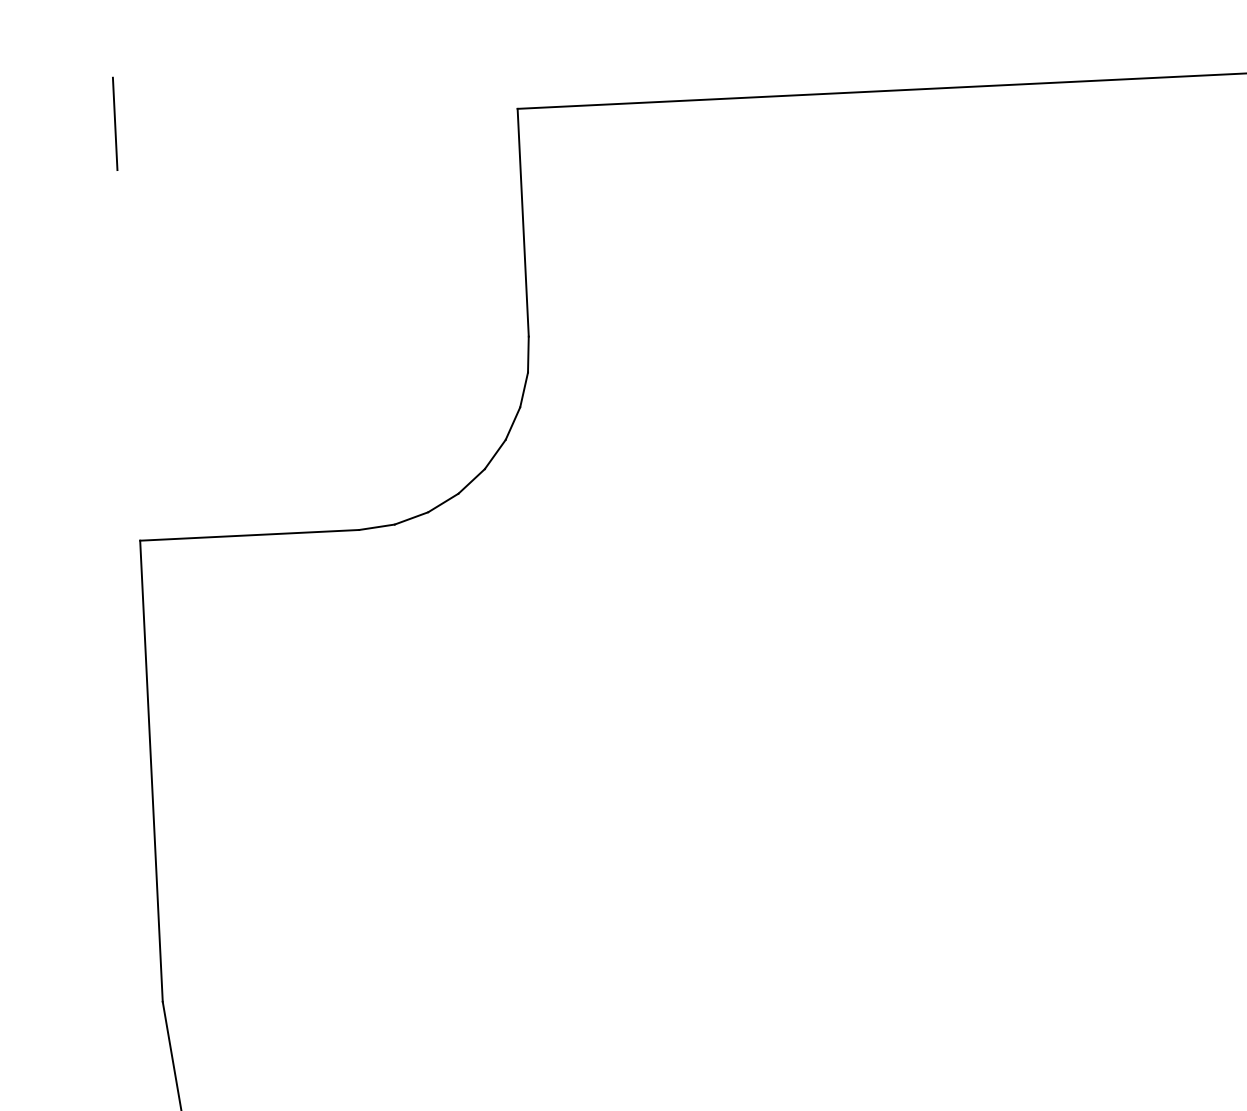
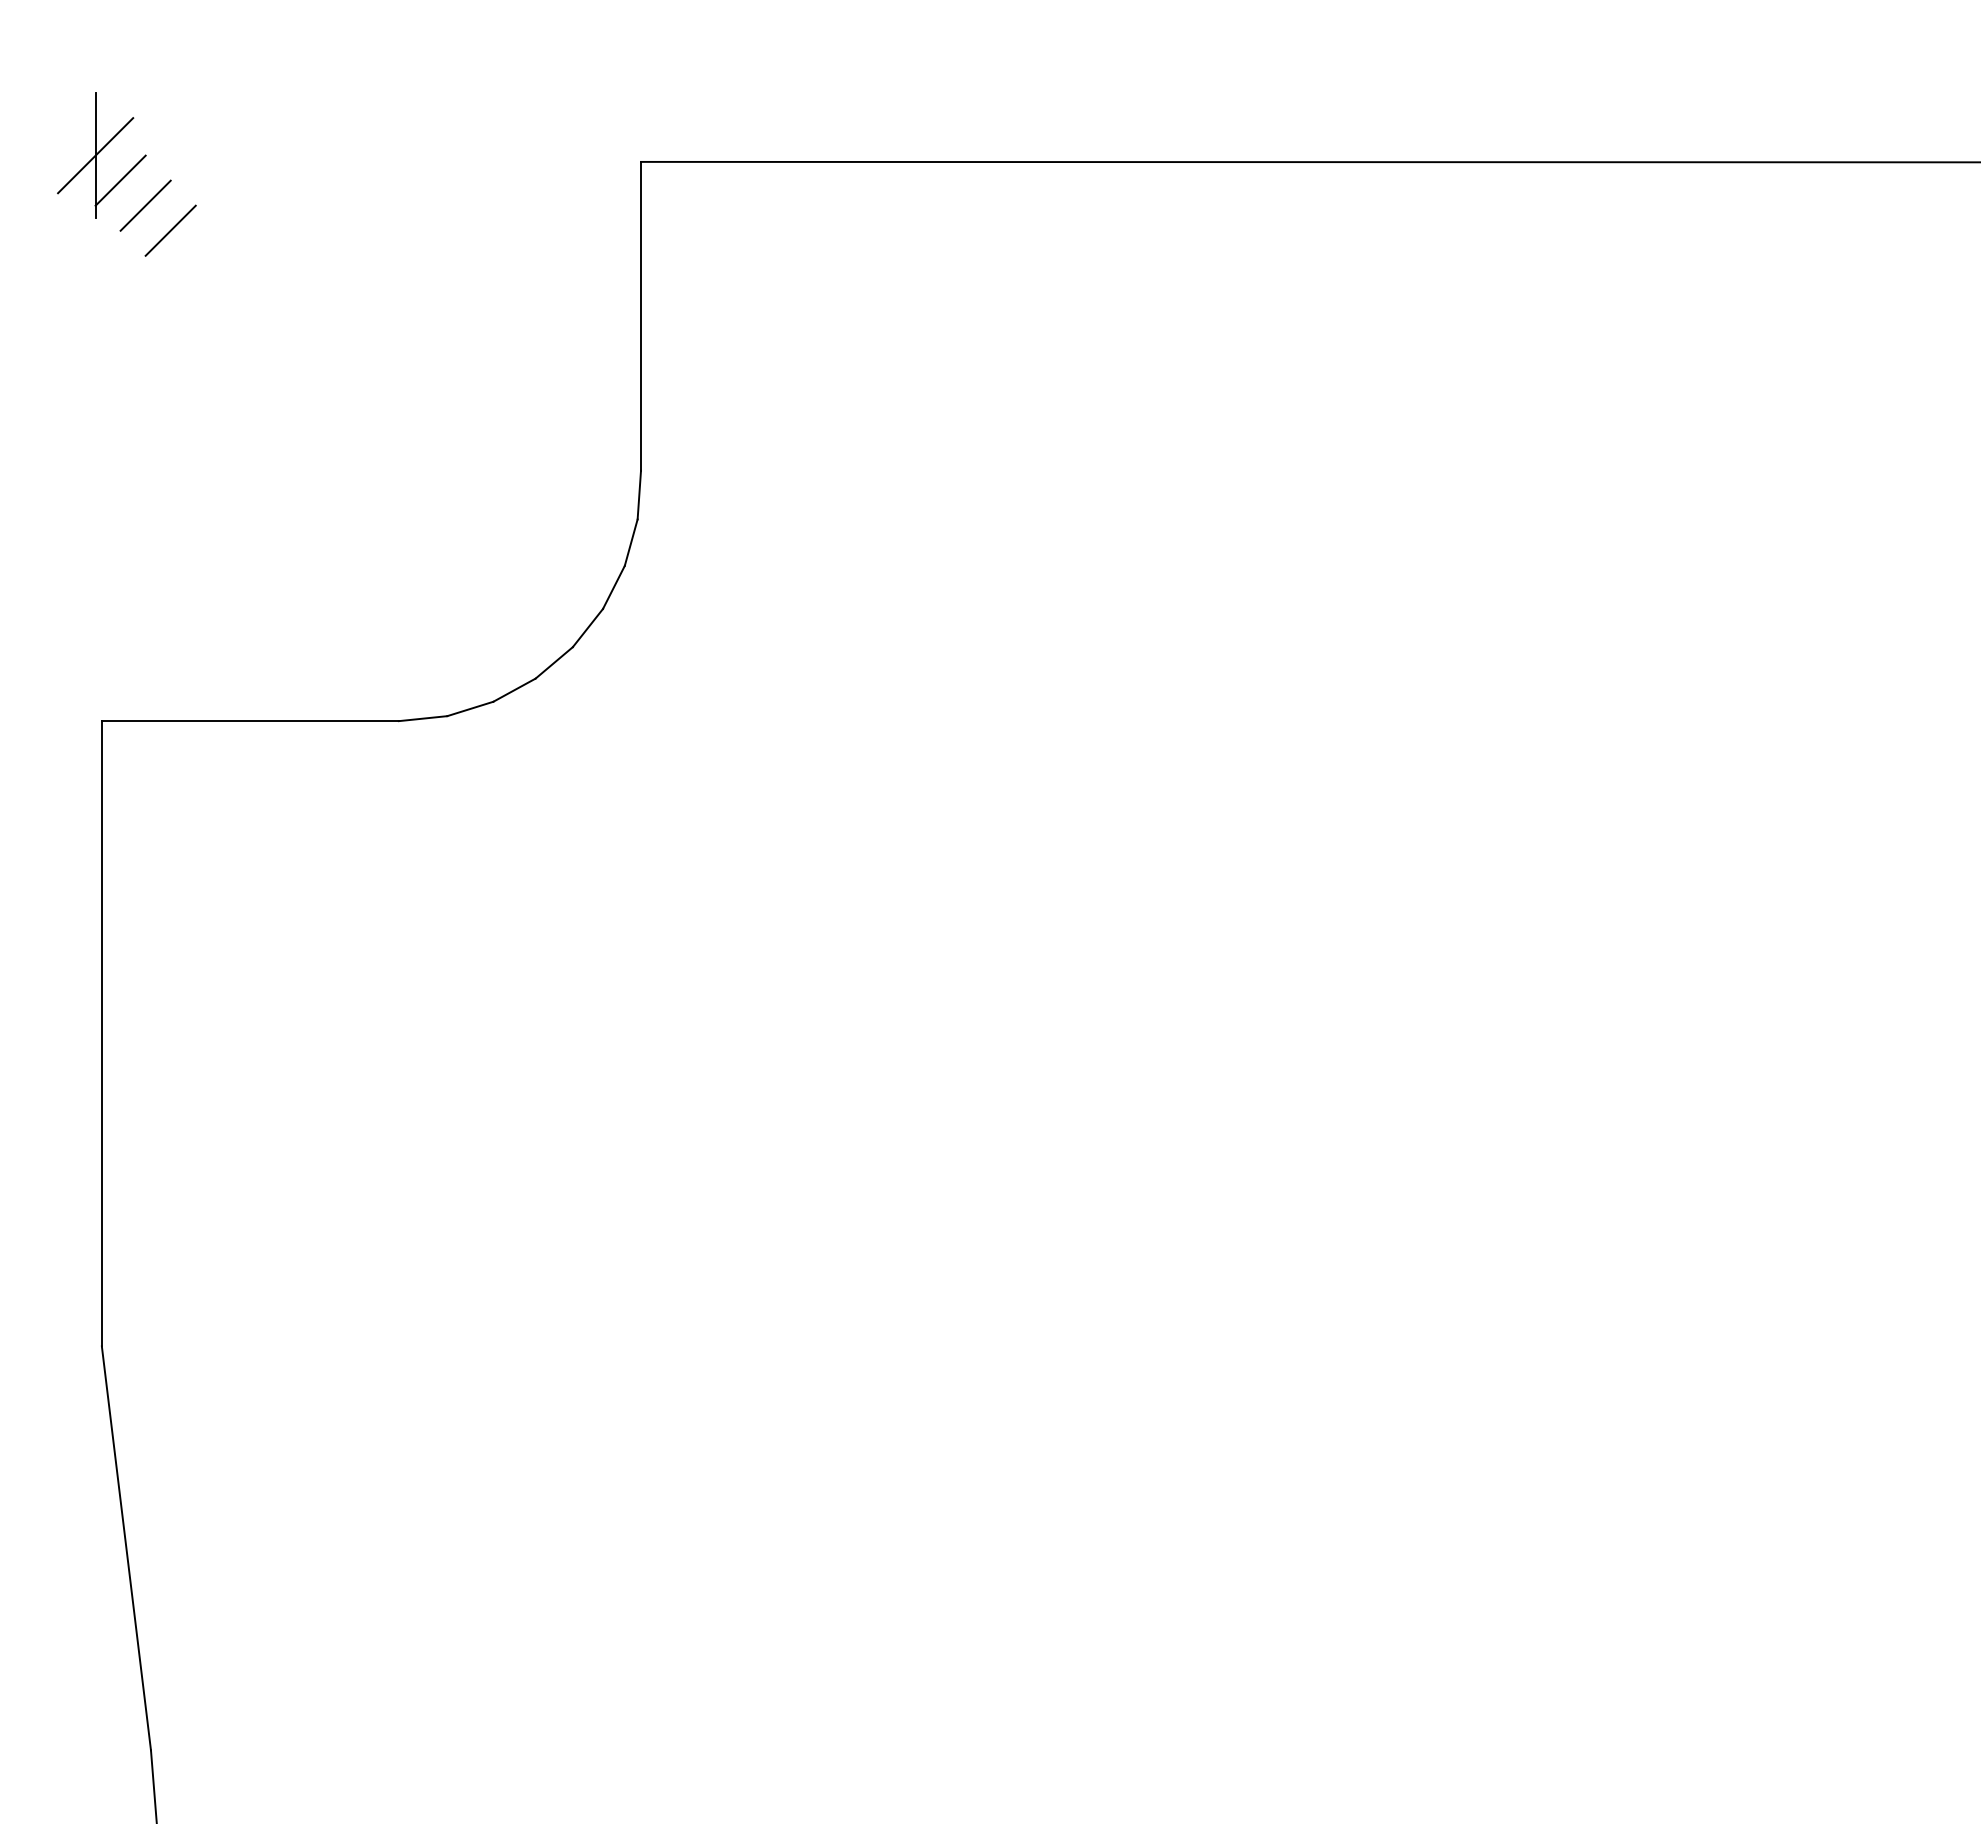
line: (115, 123) -> (95, 155), added
line: (134, 141) -> (120, 180), added
line: (153, 158) -> (145, 205), added
line: (173, 176) -> (170, 230), added

